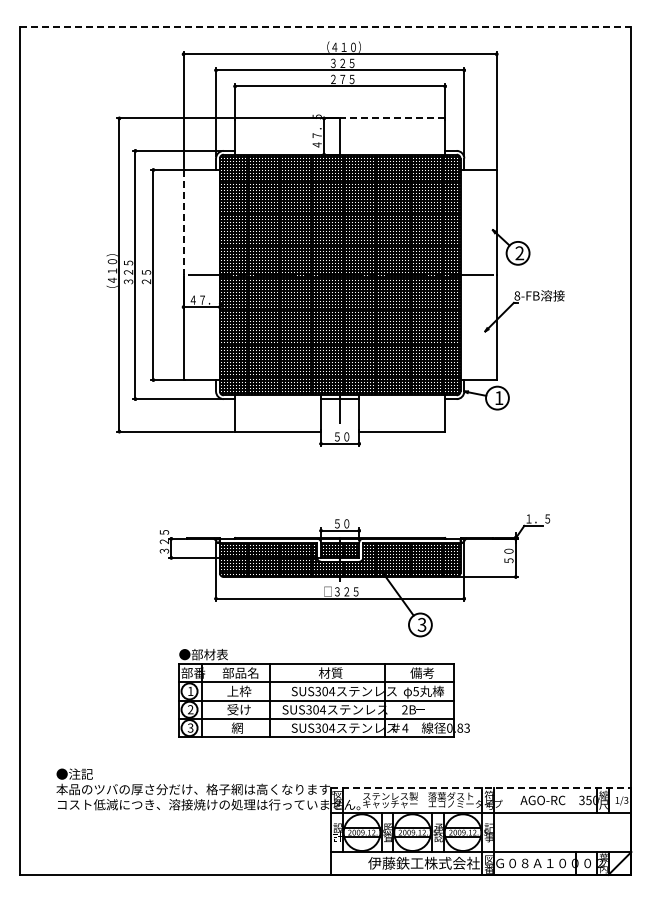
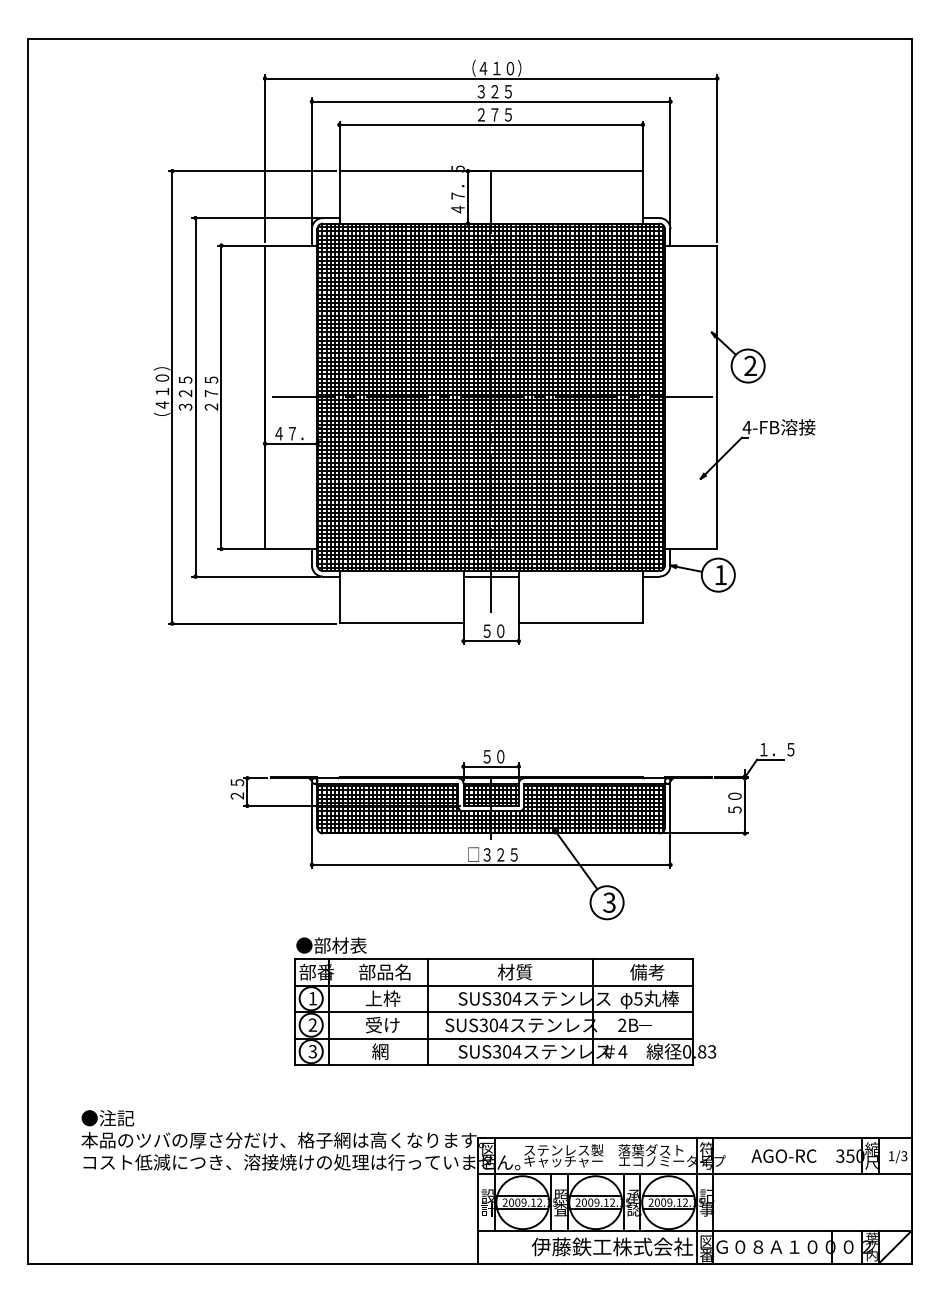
line: (325, 27) -> (470, 39), dashed -> solid
line: (392, 118) -> (566, 171), dashed -> solid
line: (183, 222) -> (264, 321), dashed -> solid
text: (146, 267) -> (211, 386), ２５ -> ２７５
text: (517, 295) -> (747, 426), 8-FB -> 4-FB
text: (164, 541) -> (237, 782), ３２５ -> ２５
part: (323, 693) -> (504, 1001), moved
line: (481, 787) -> (695, 1137), dashed -> solid

